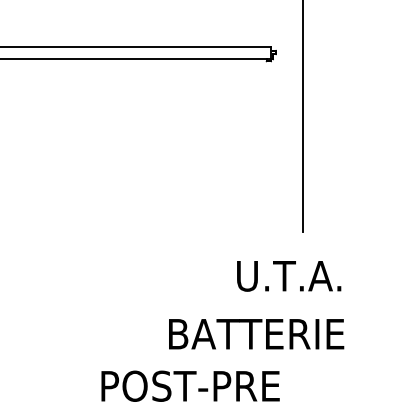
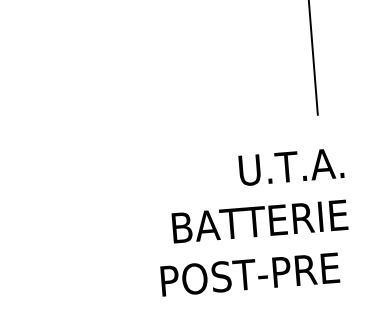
text: (289, 276) -> (291, 167), moved
text: (256, 334) -> (260, 221), moved
text: (190, 385) -> (250, 273), moved

